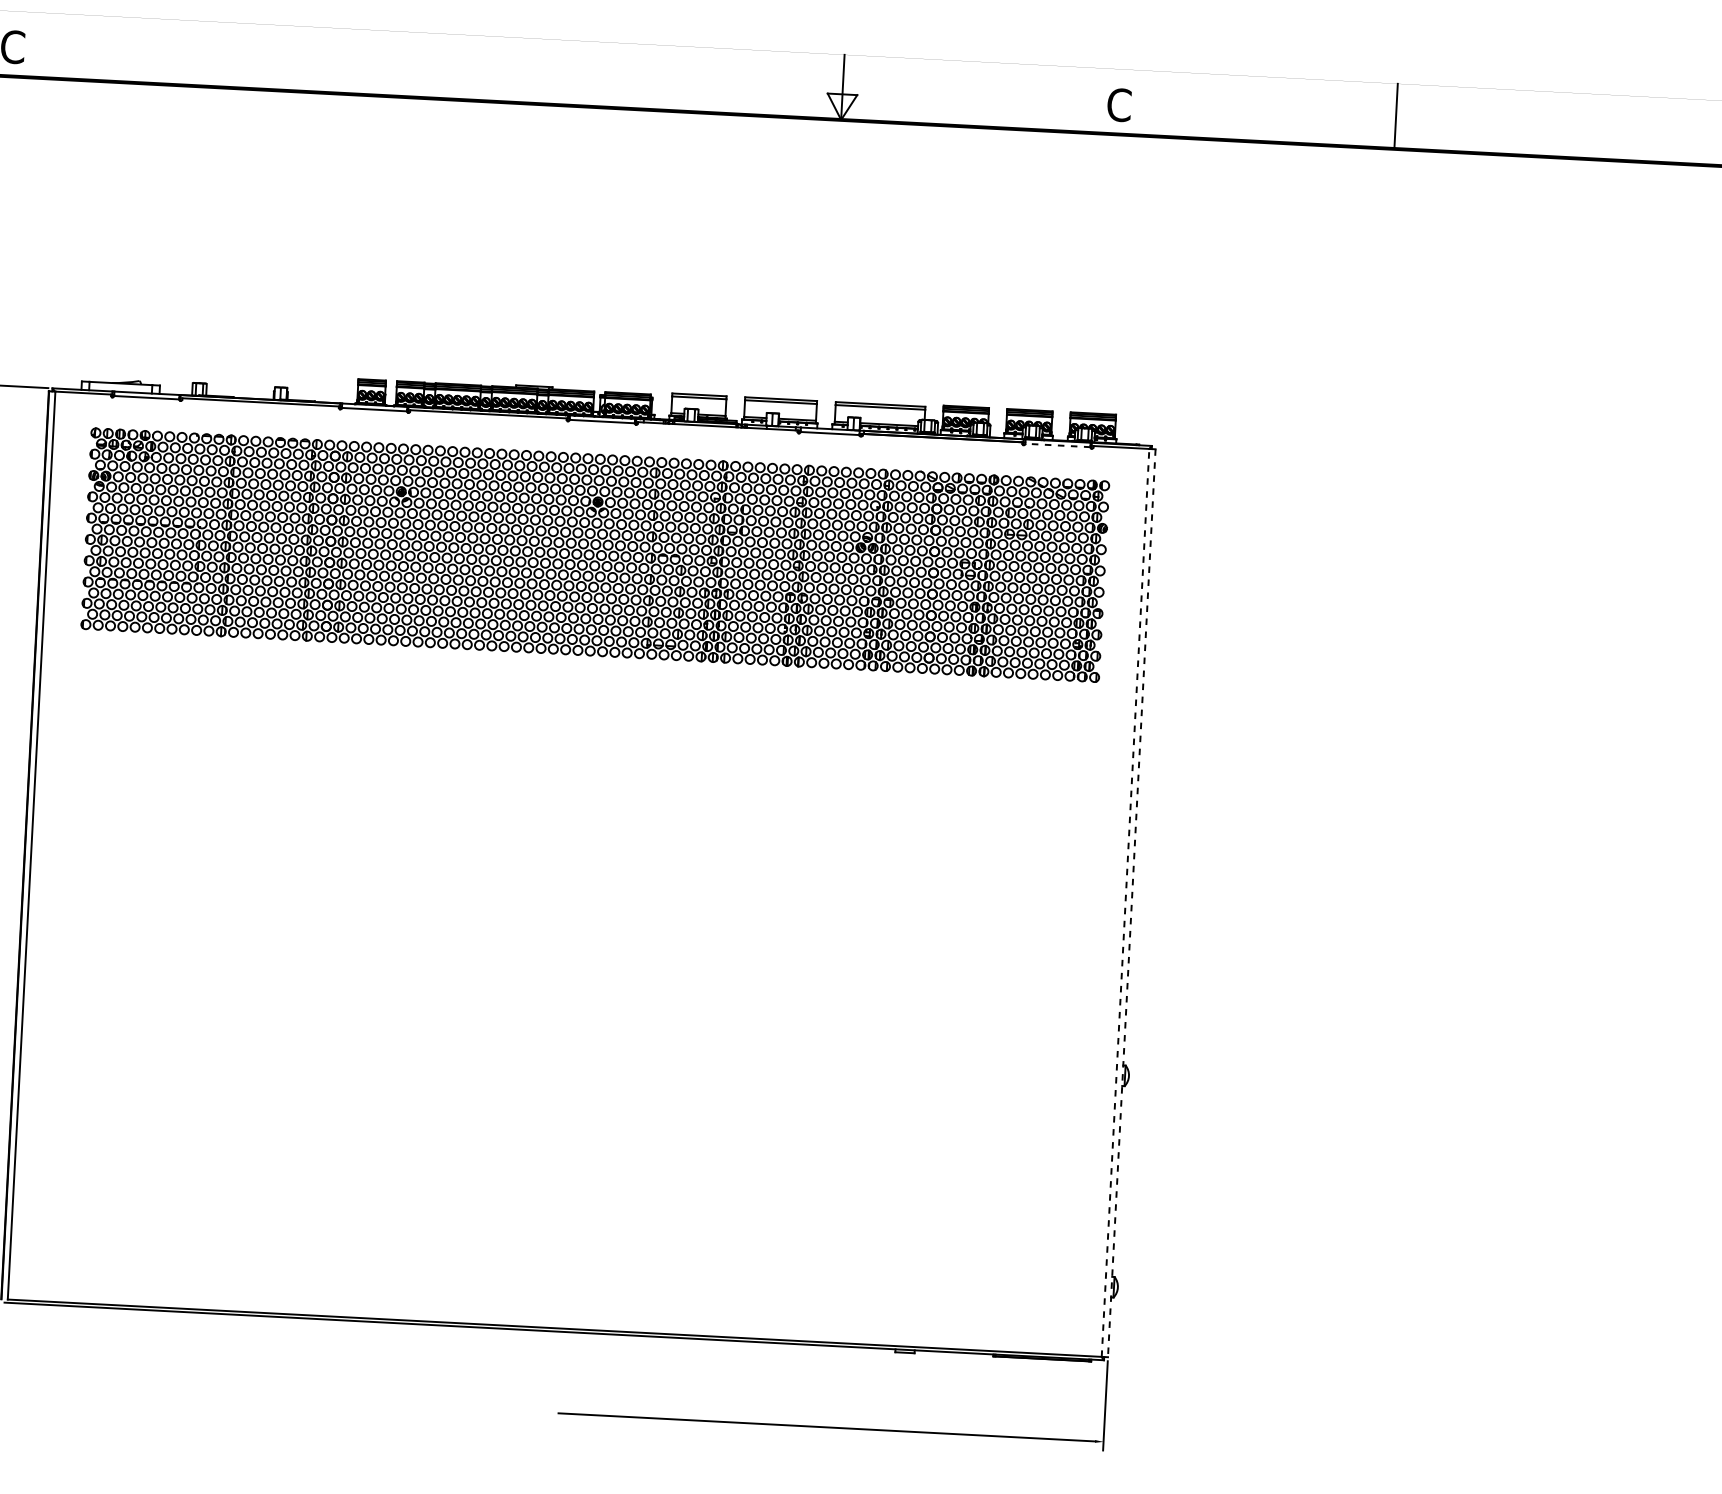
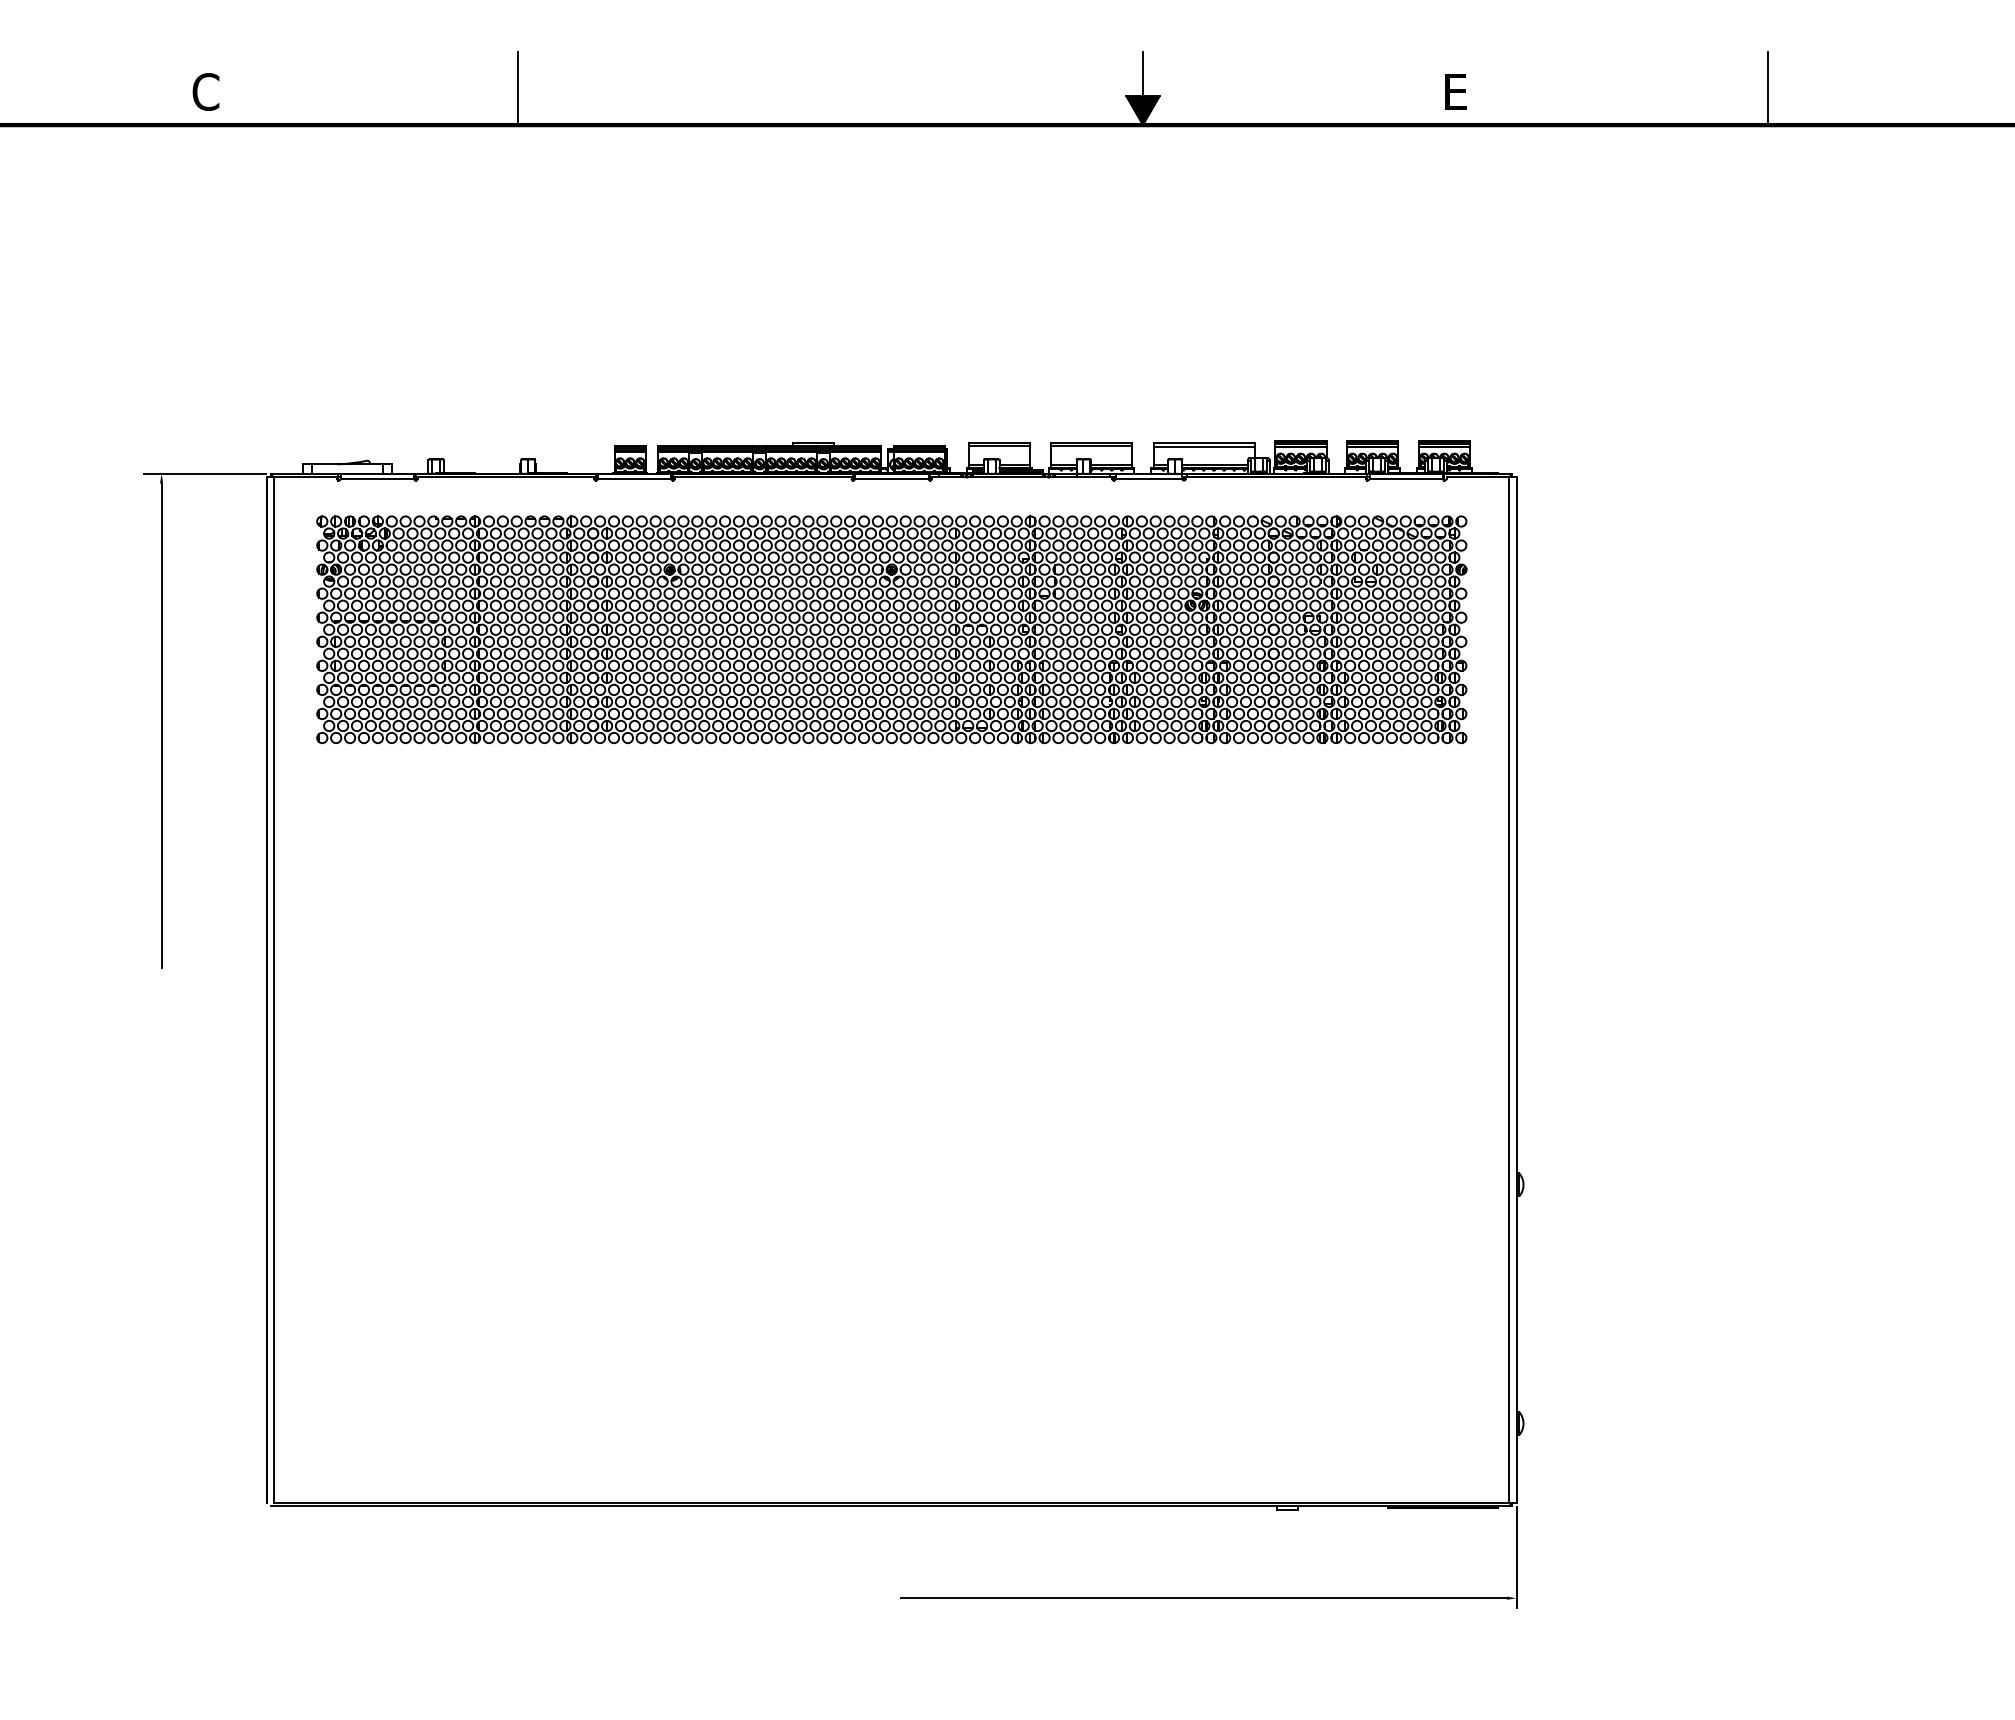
line: (289, 58) -> (518, 88), added
text: (1119, 104) -> (1455, 91), C -> E
fill: (841, 106) -> (1142, 110), added
line: (1058, 445) -> (1406, 478), dashed -> solid
line: (1125, 903) -> (1509, 990), dashed -> solid
line: (1131, 903) -> (1516, 990), dashed -> solid

